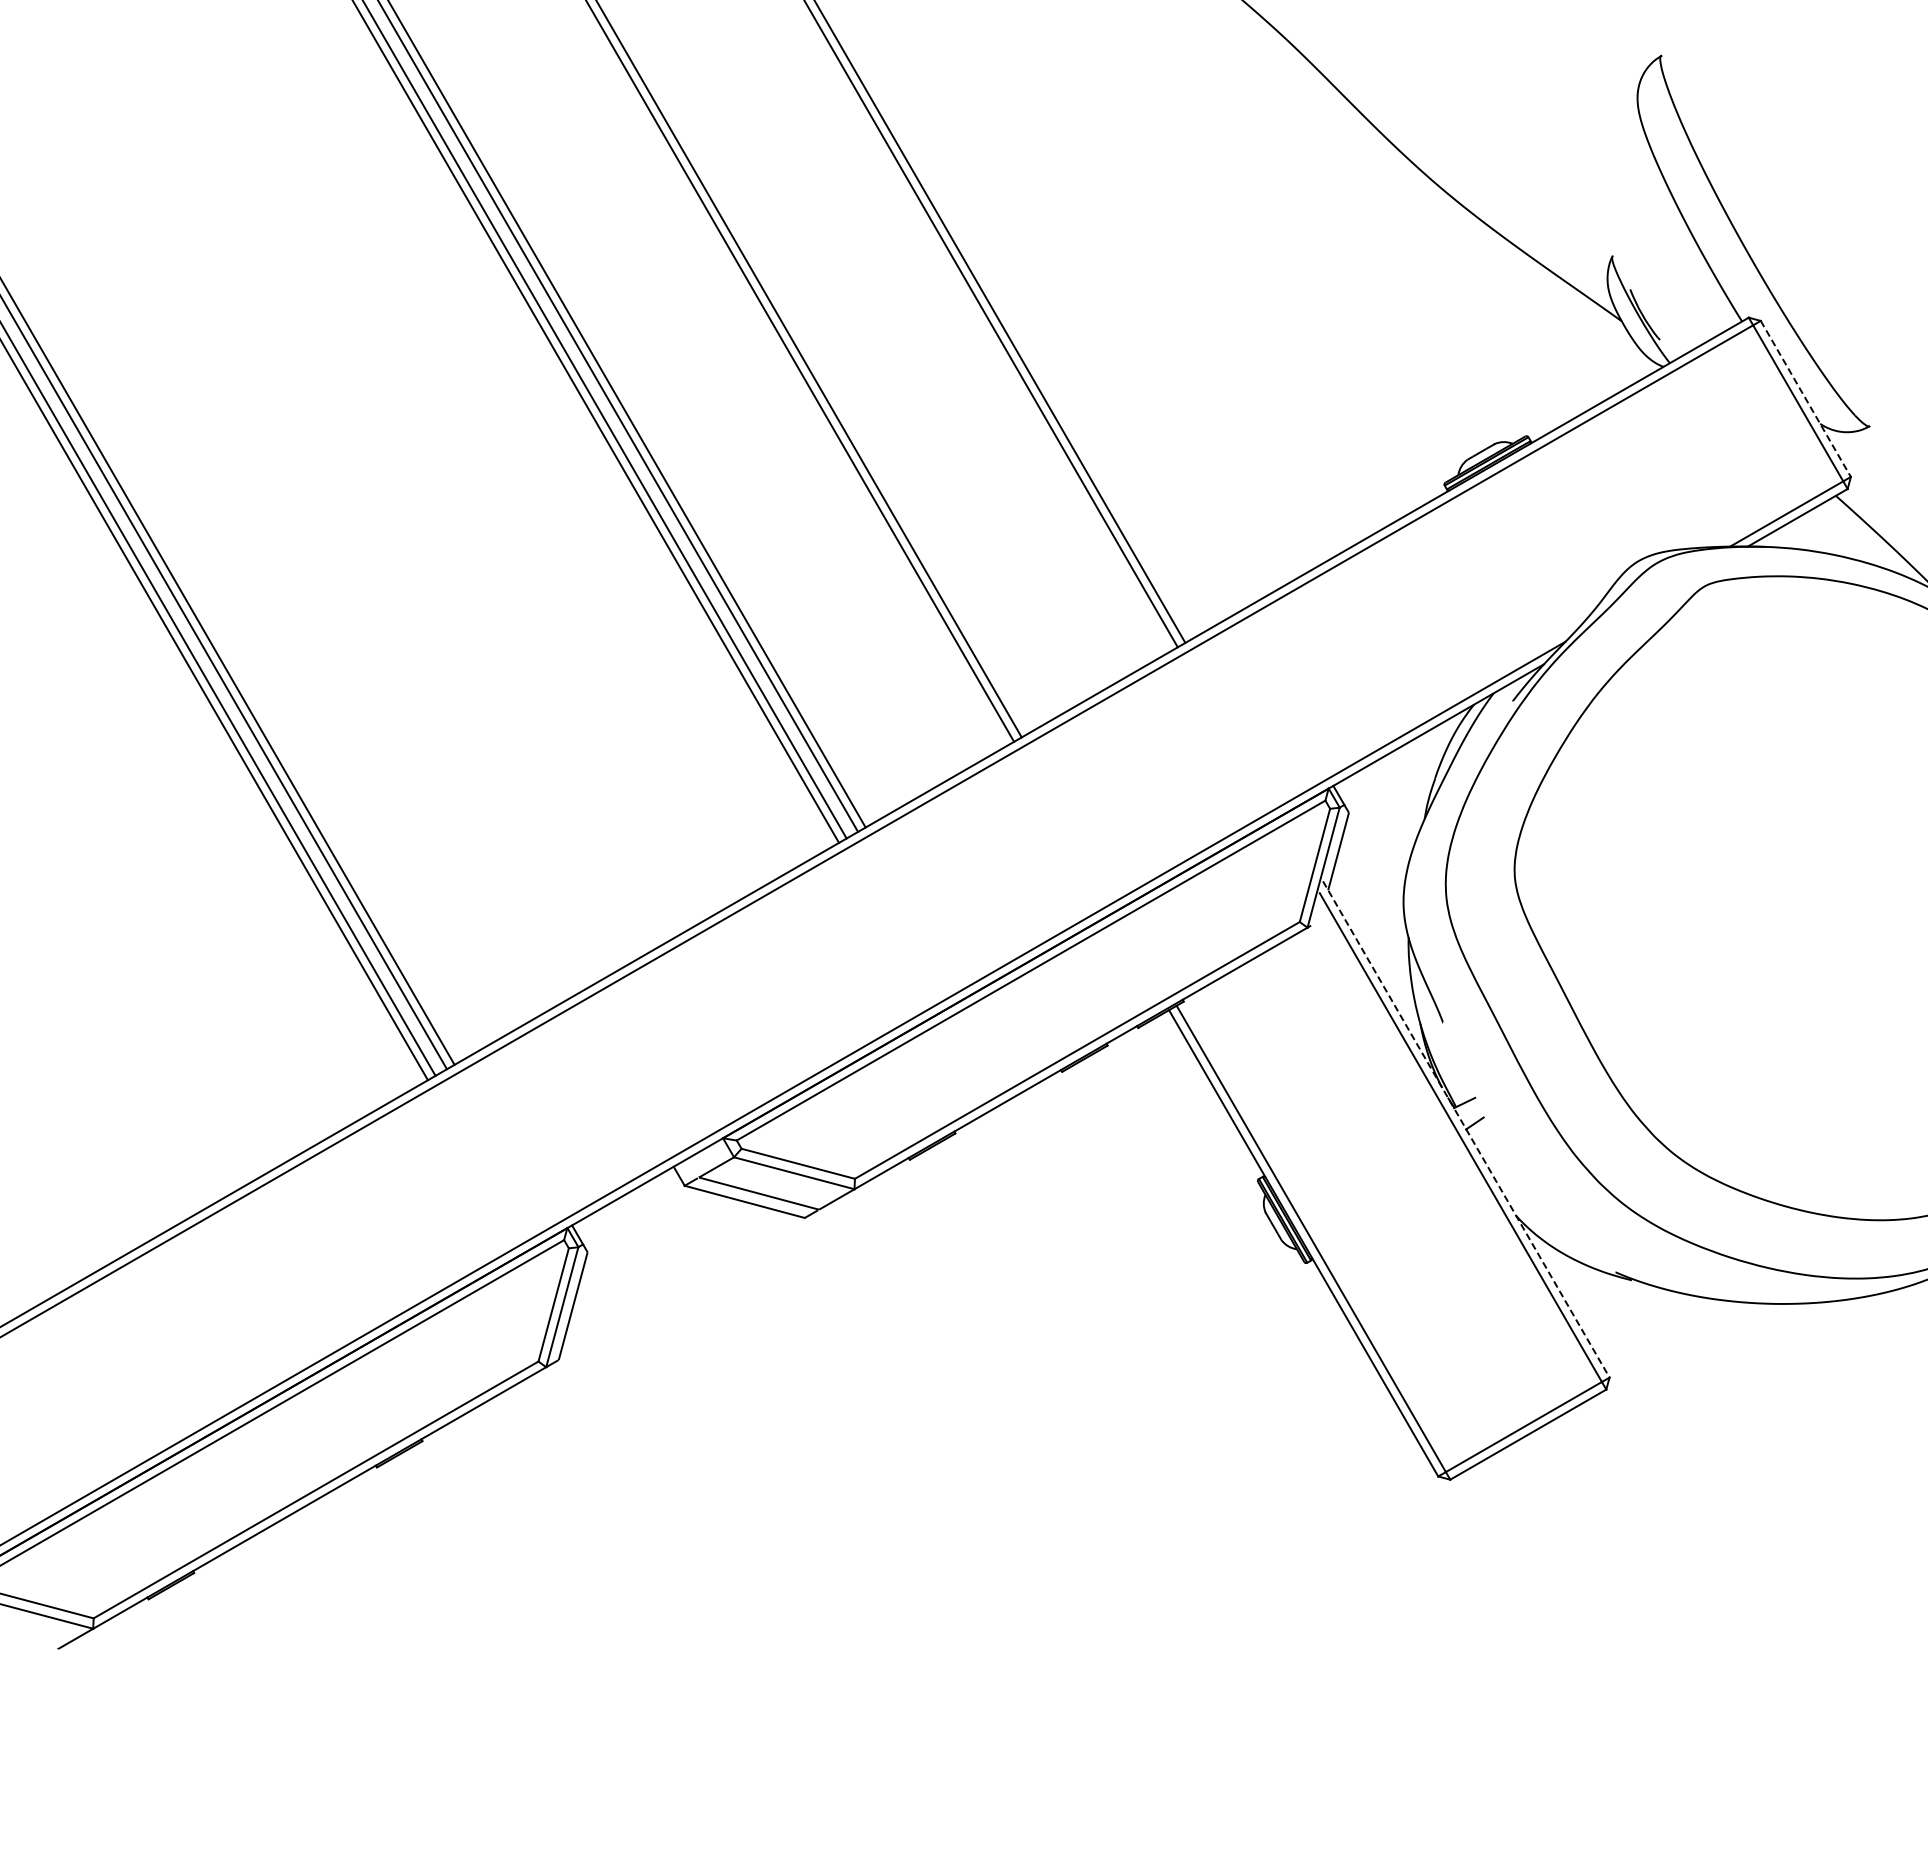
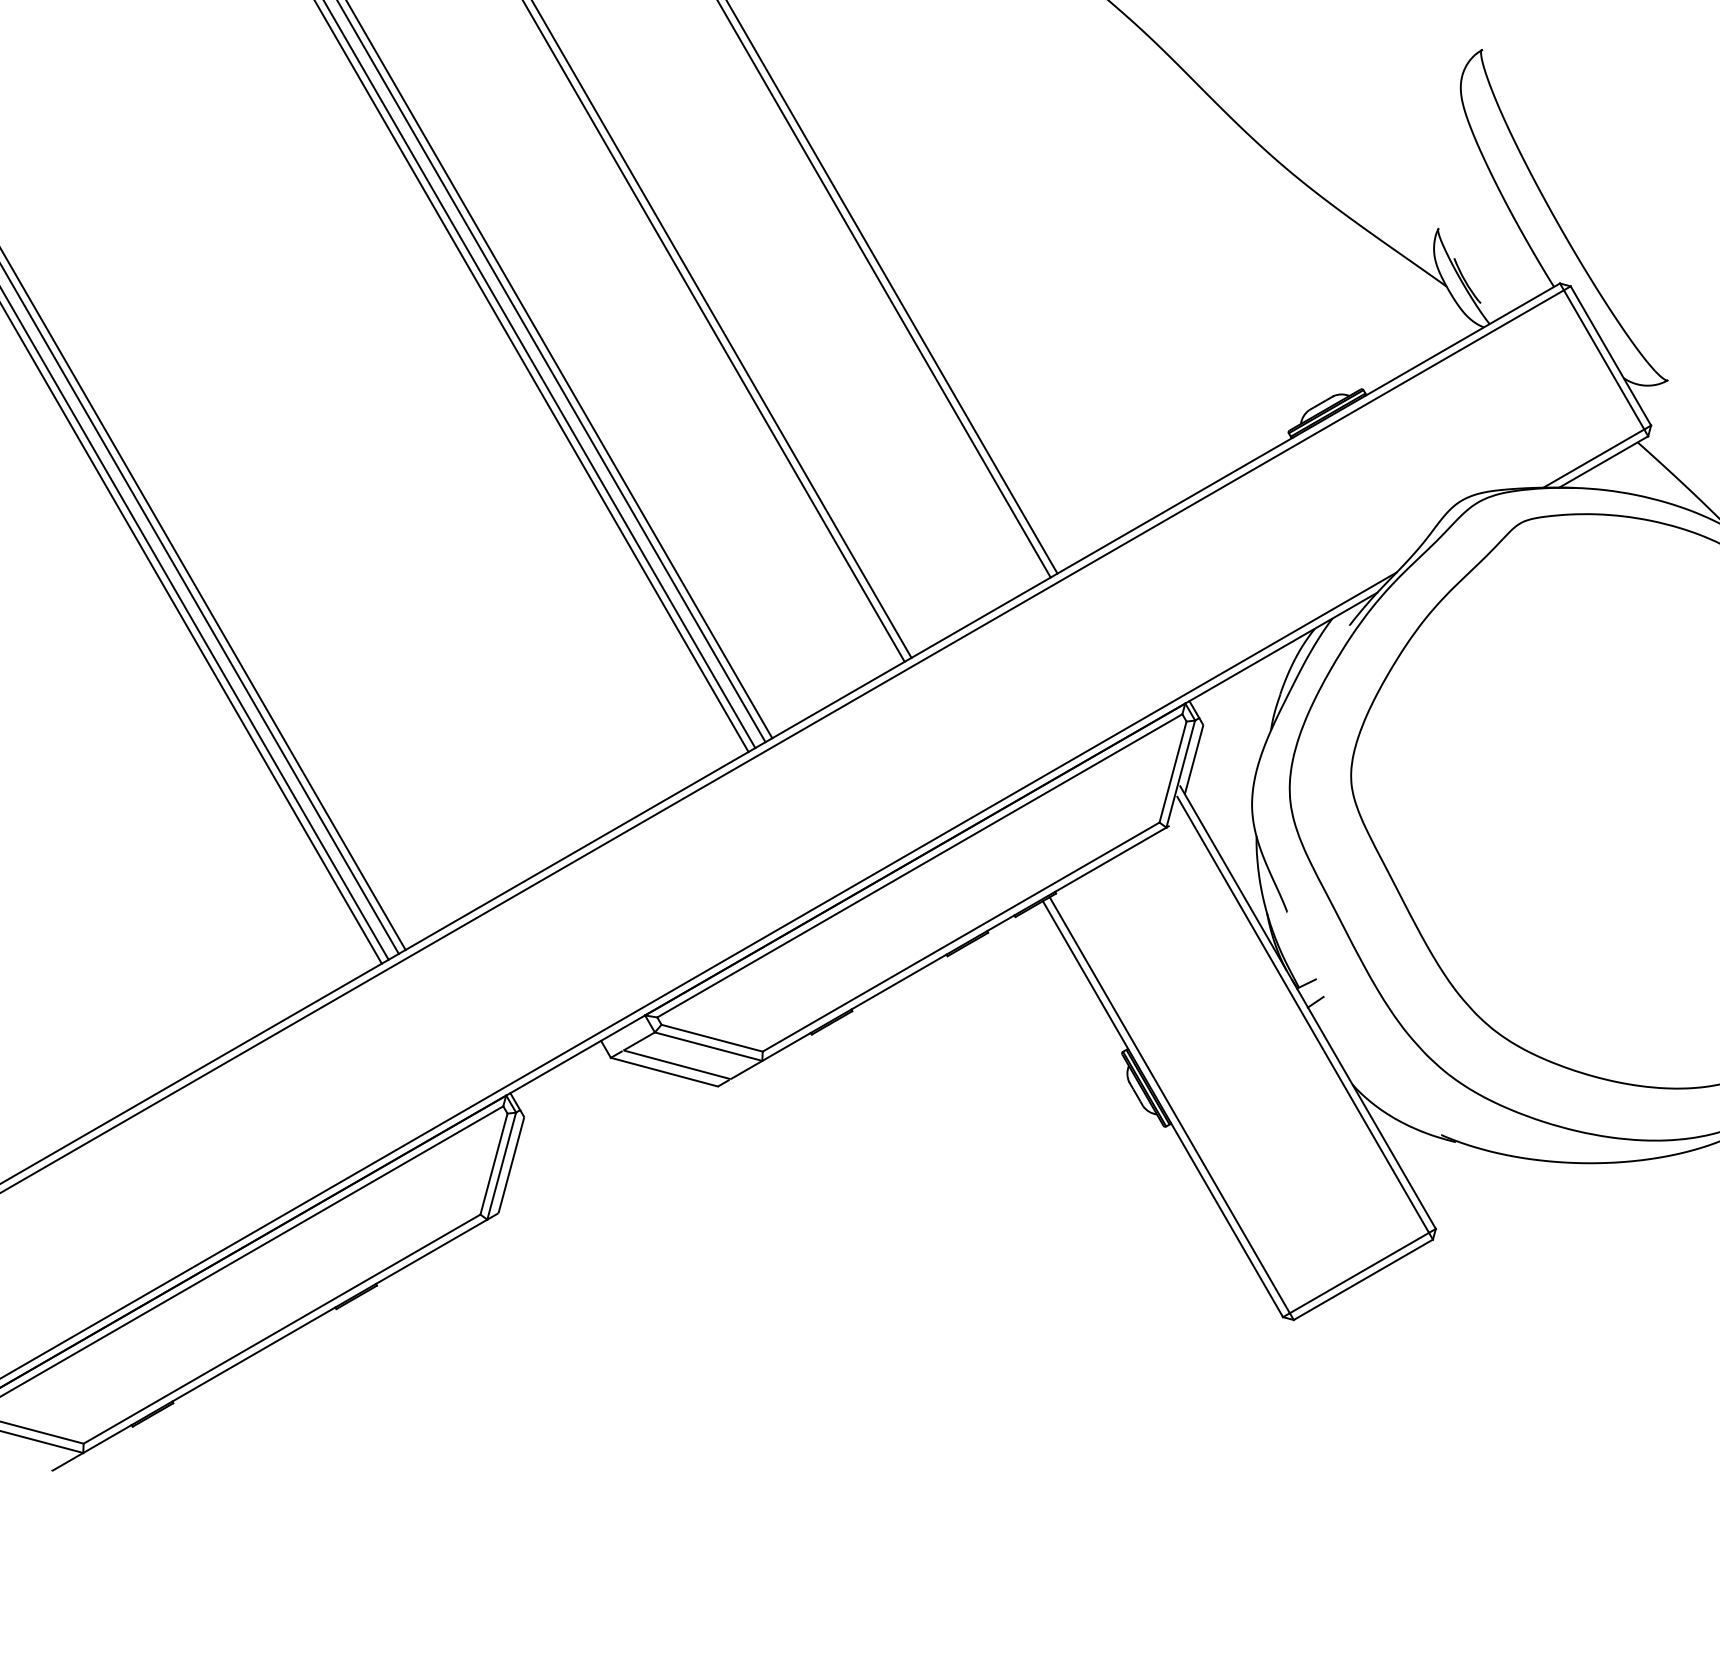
line: (1806, 399) -> (1611, 356), dashed -> solid
line: (1466, 1129) -> (1308, 1007), dashed -> solid

